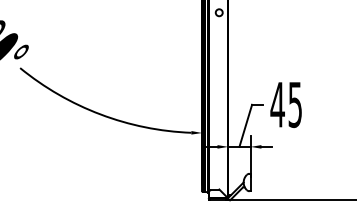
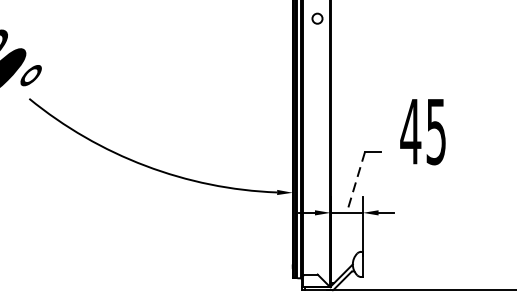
text: (285, 104) -> (422, 131), moved
line: (245, 125) -> (355, 181), solid -> dashed

